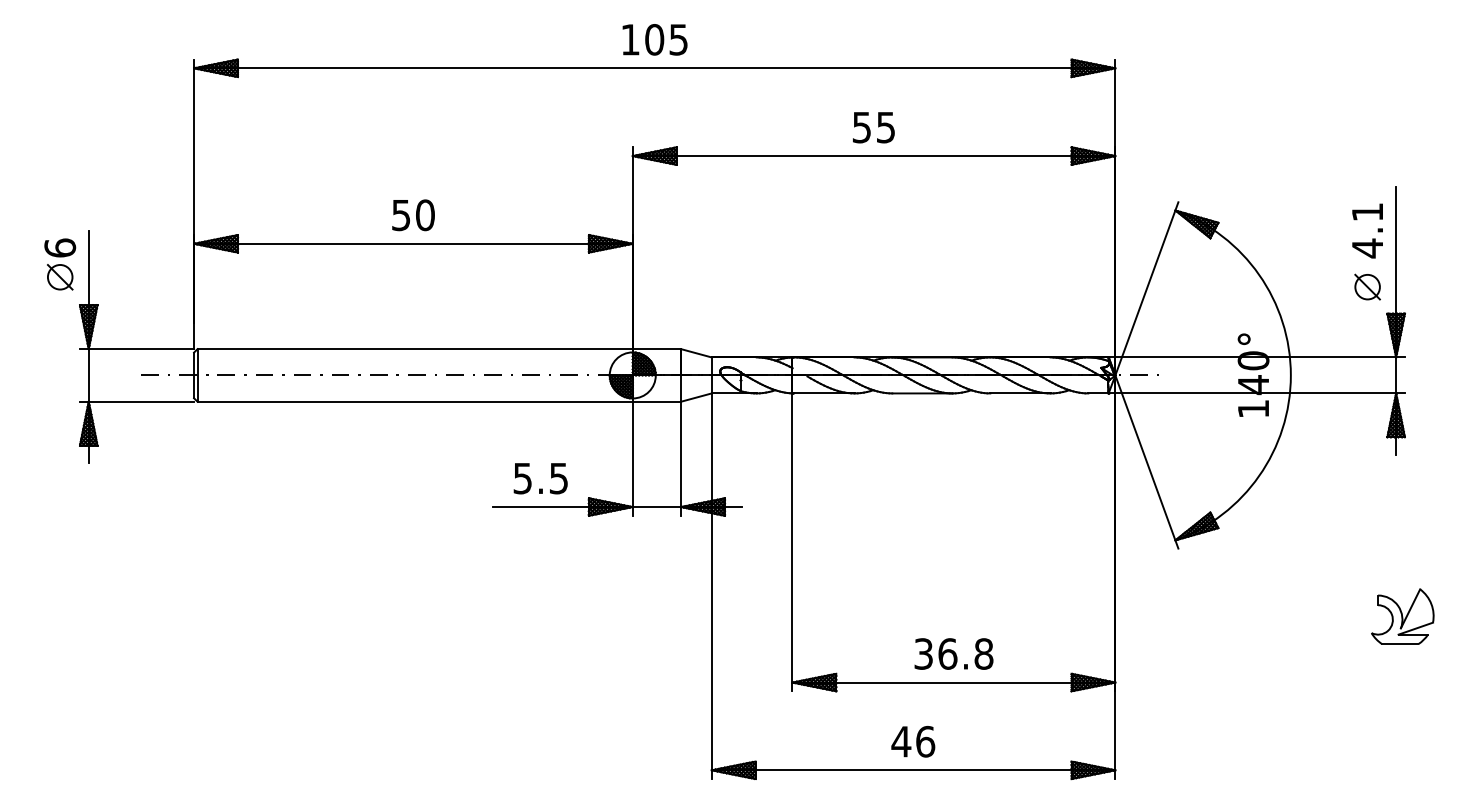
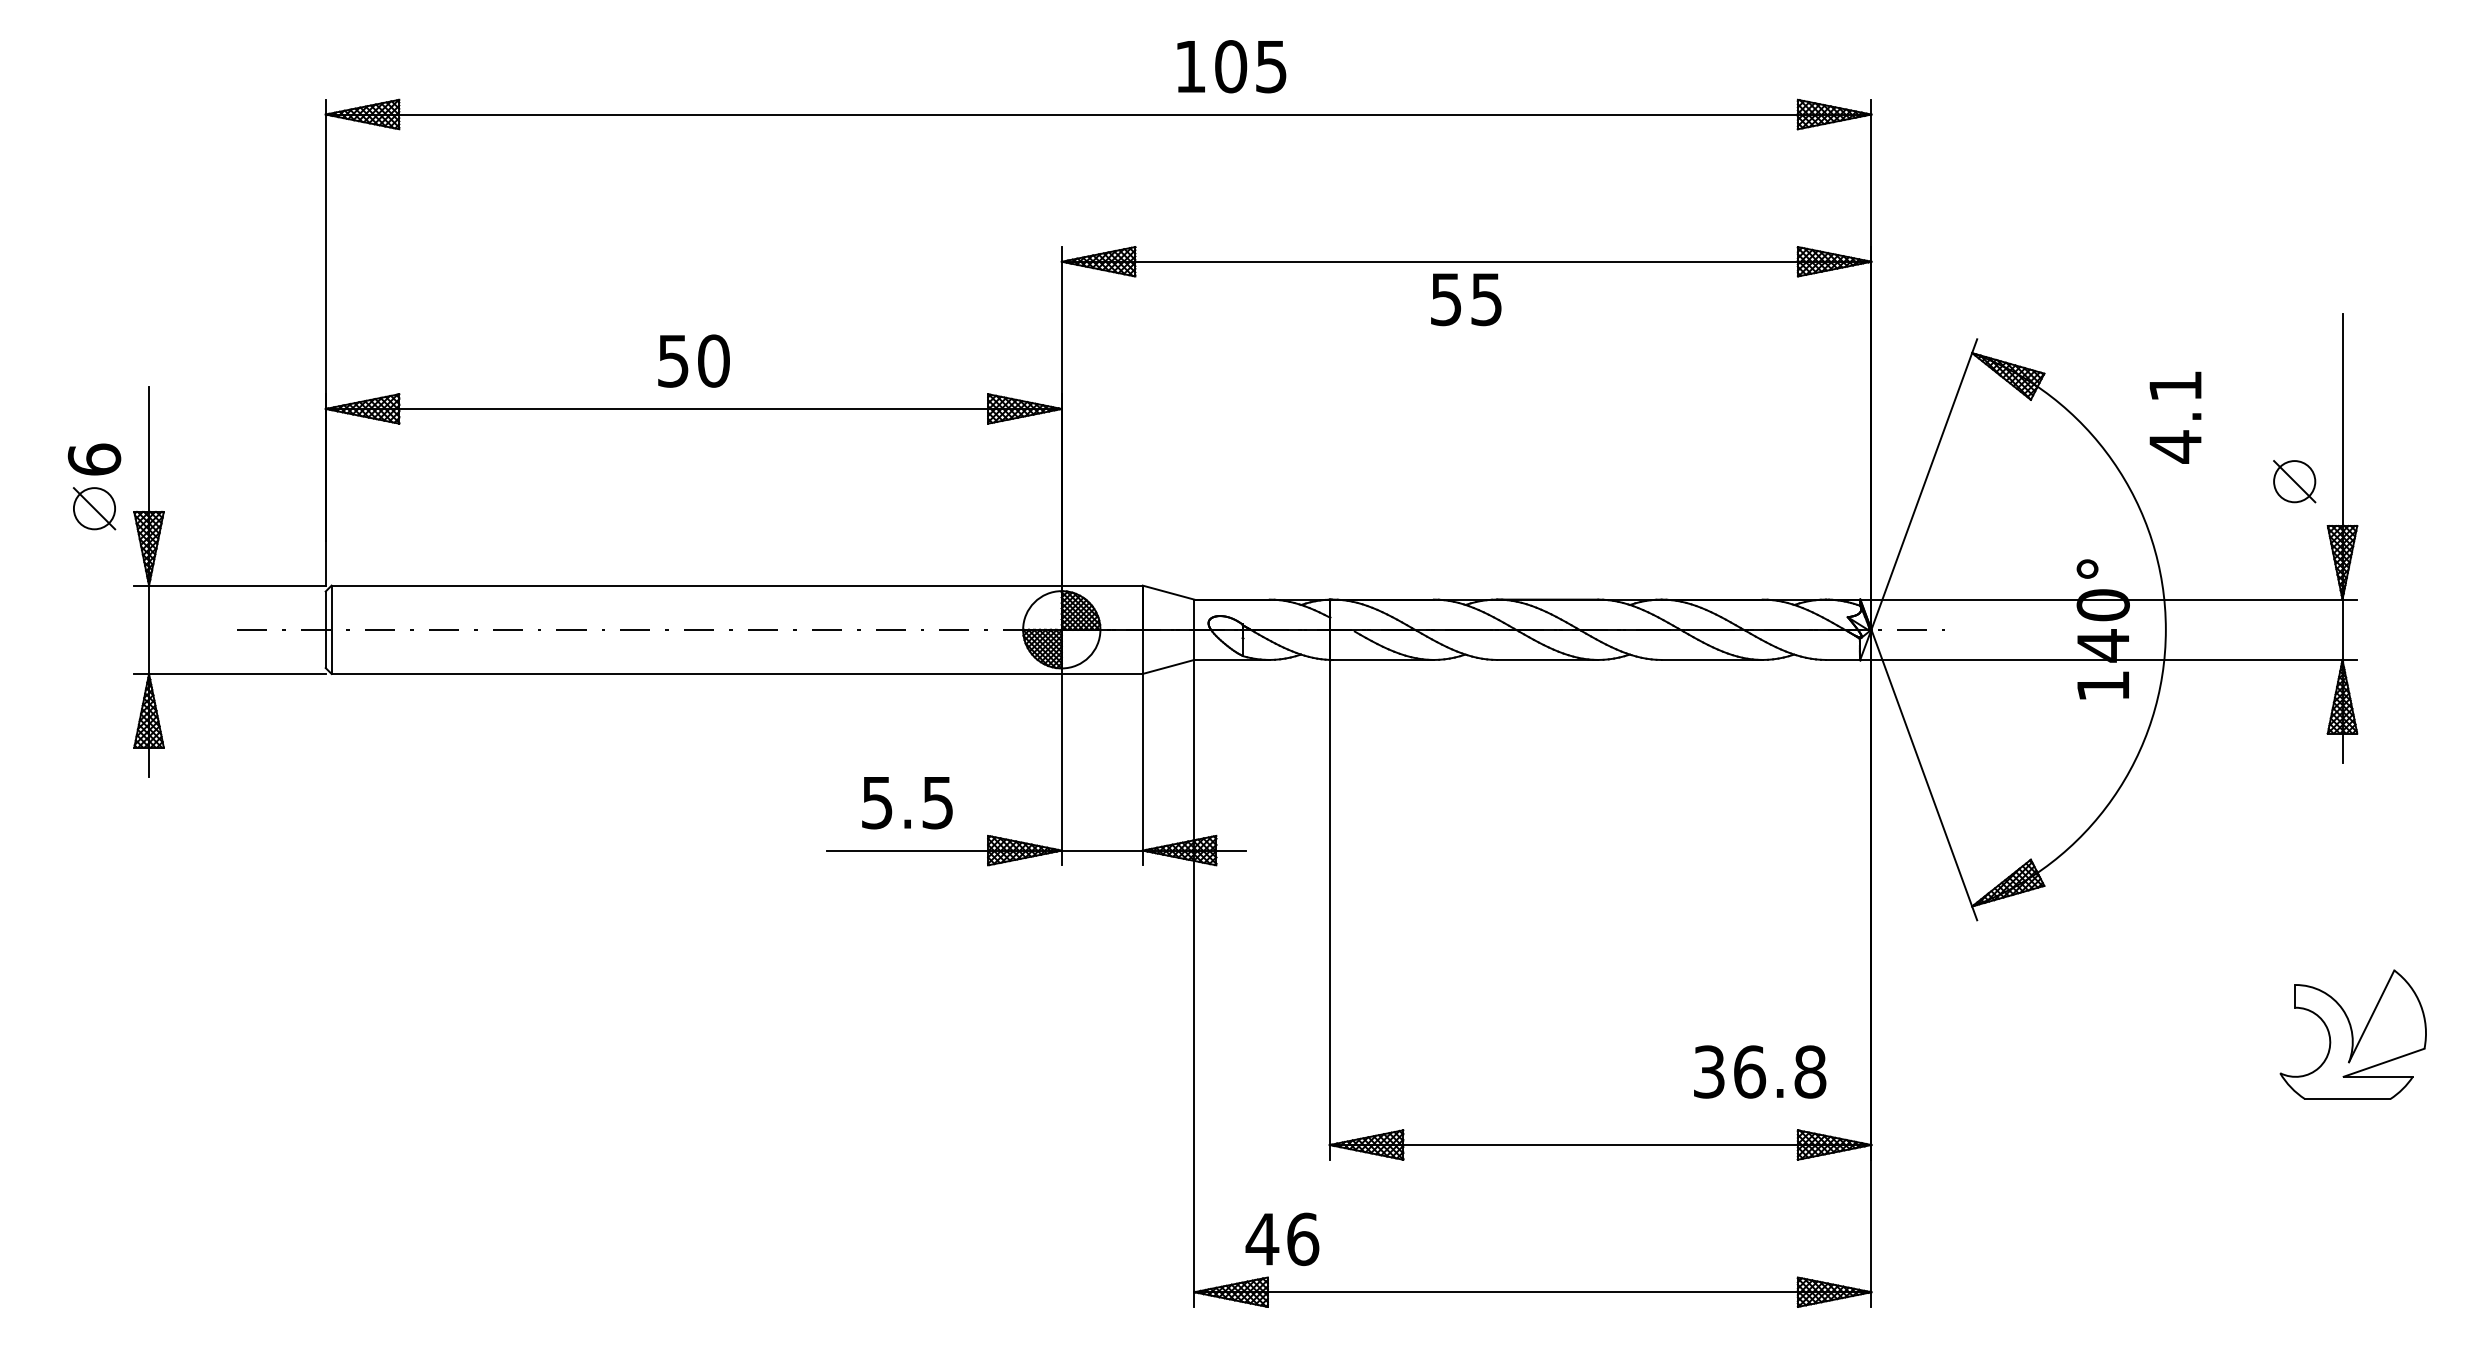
text: (654, 39) -> (1230, 66), moved
text: (873, 127) -> (1465, 299), moved
text: (1367, 230) -> (2175, 416), moved
part: (60, 264) -> (94, 487), moved
part: (1402, 616) -> (2353, 1034), size x1.4
text: (953, 653) -> (1759, 1071), moved
text: (913, 741) -> (1282, 1238), moved

